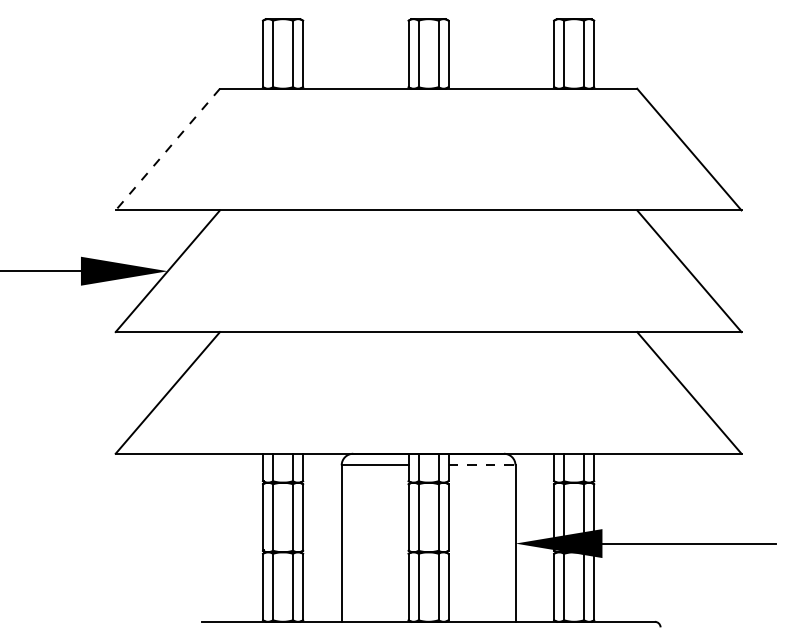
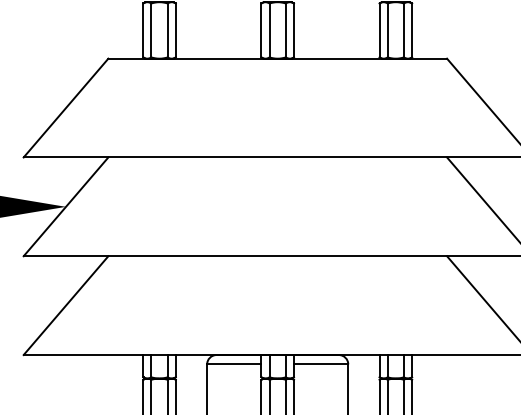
line: (167, 149) -> (65, 108), dashed -> solid
line: (482, 465) -> (321, 364), dashed -> solid

